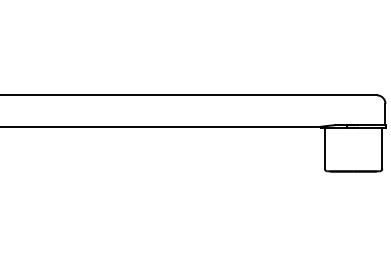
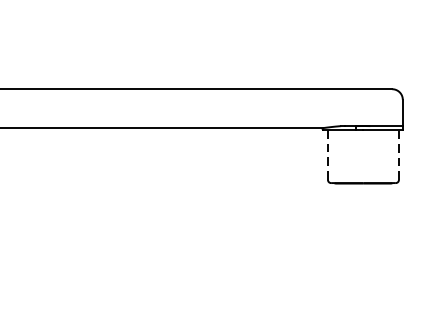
line: (382, 148) -> (399, 154), solid -> dashed
line: (324, 149) -> (327, 156), solid -> dashed

